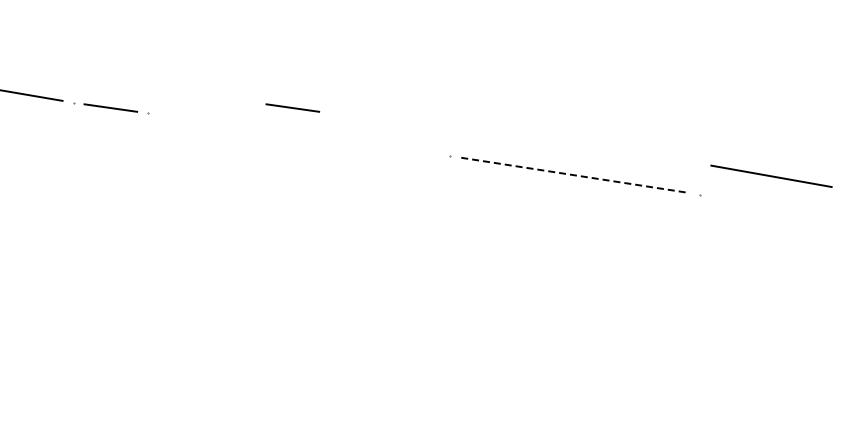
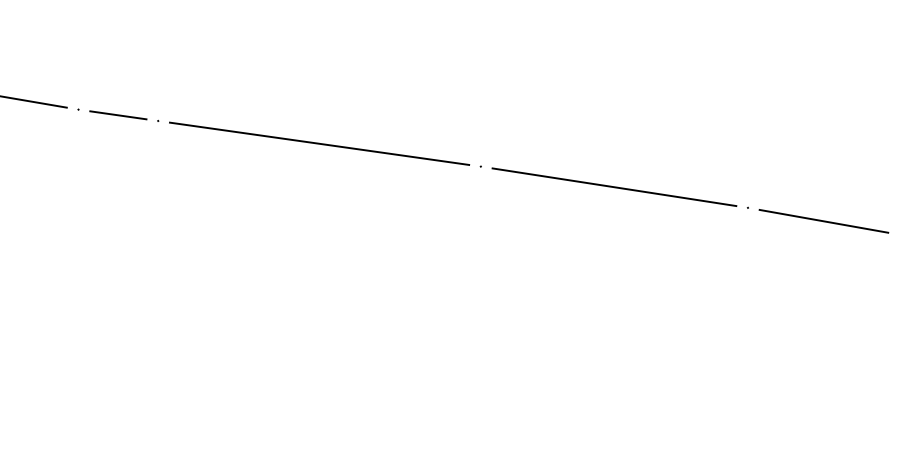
line: (292, 107) -> (312, 114), removed
line: (299, 134) -> (319, 143), added
line: (575, 175) -> (614, 187), dashed -> solid
line: (771, 175) -> (823, 220), moved

